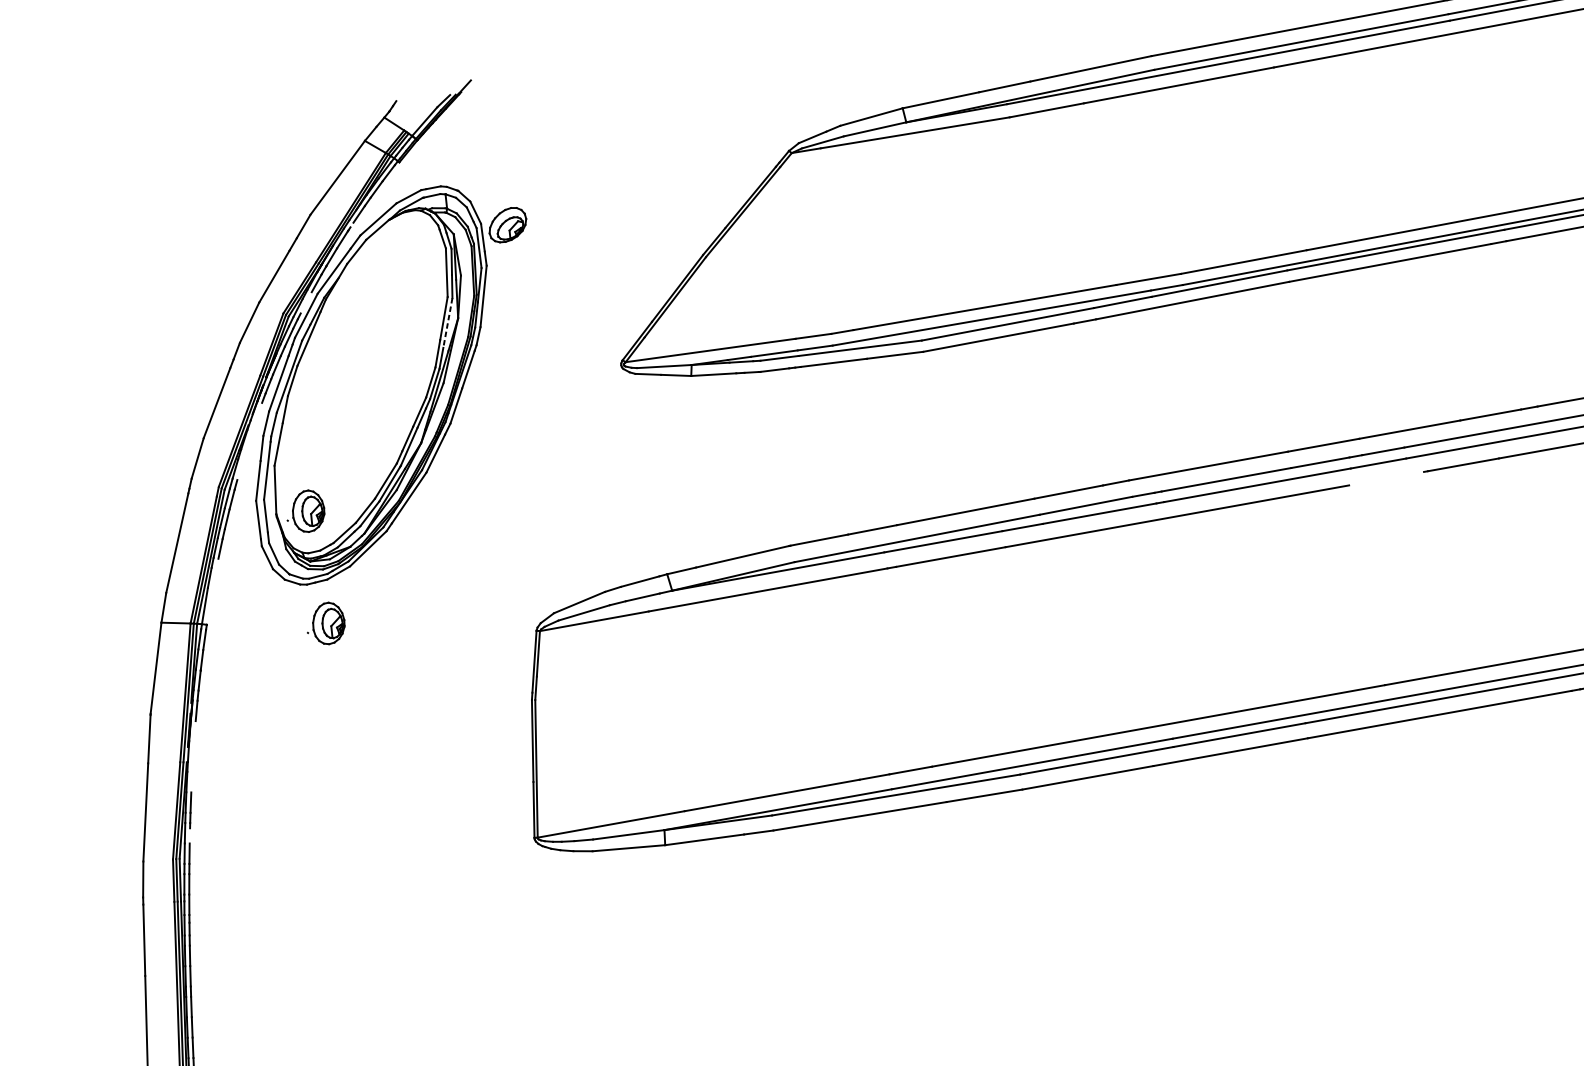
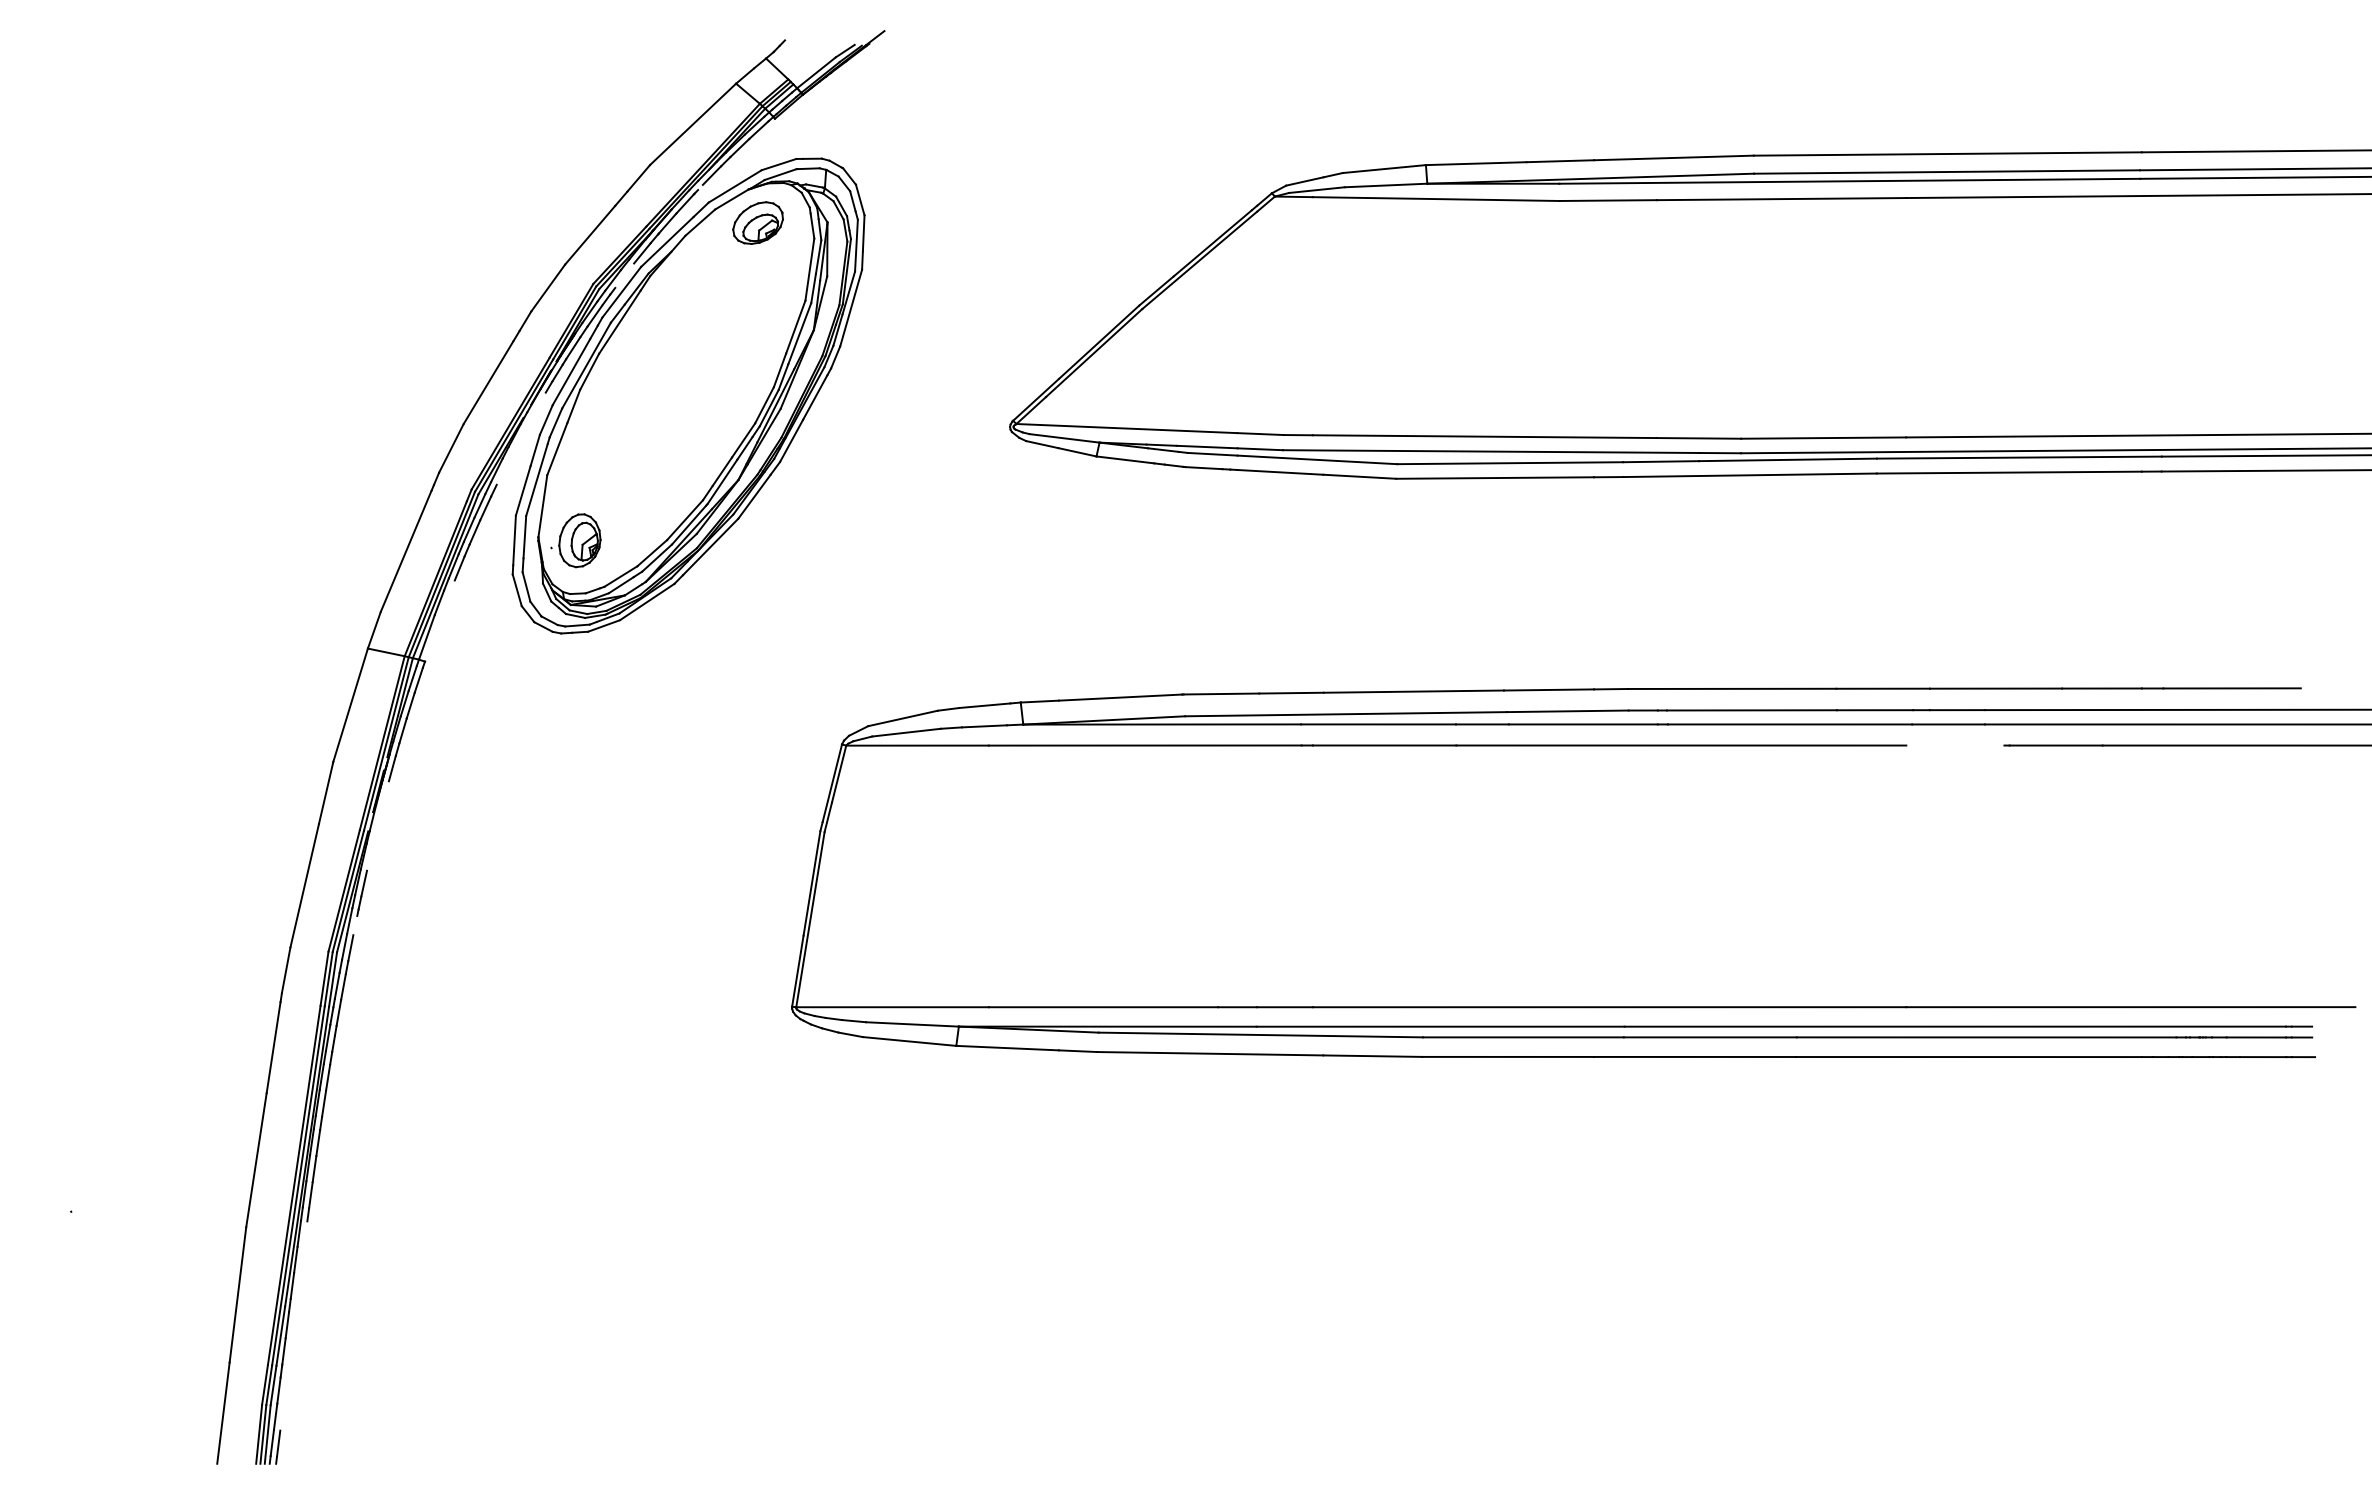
part: (507, 224) -> (757, 222), moved
line: (447, 322) -> (799, 333), dashed -> solid
part: (325, 623) -> (575, 687), removed

